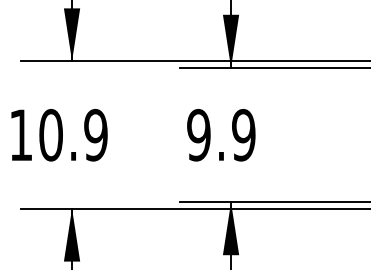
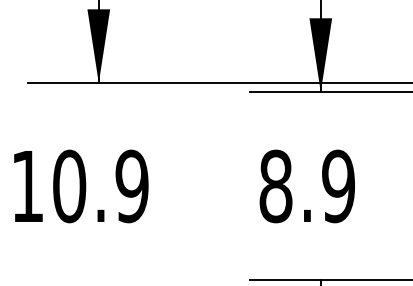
text: (198, 135) -> (275, 186), 9.9 -> 8.9

